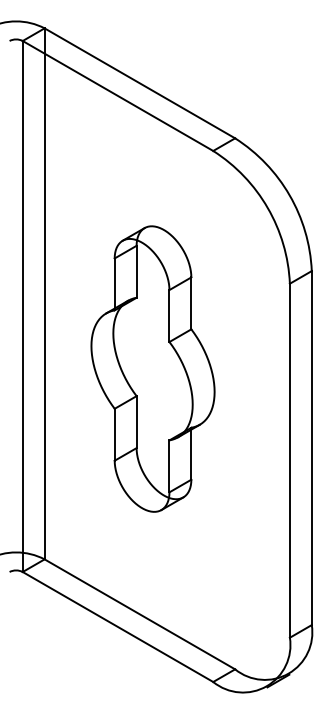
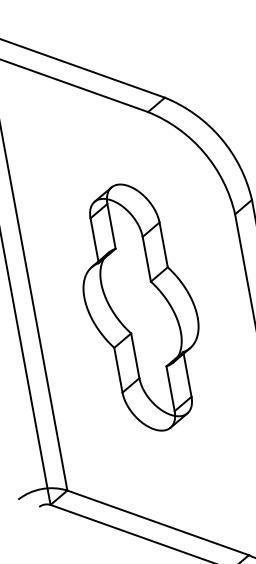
part: (152, 368) -> (140, 307), moved

